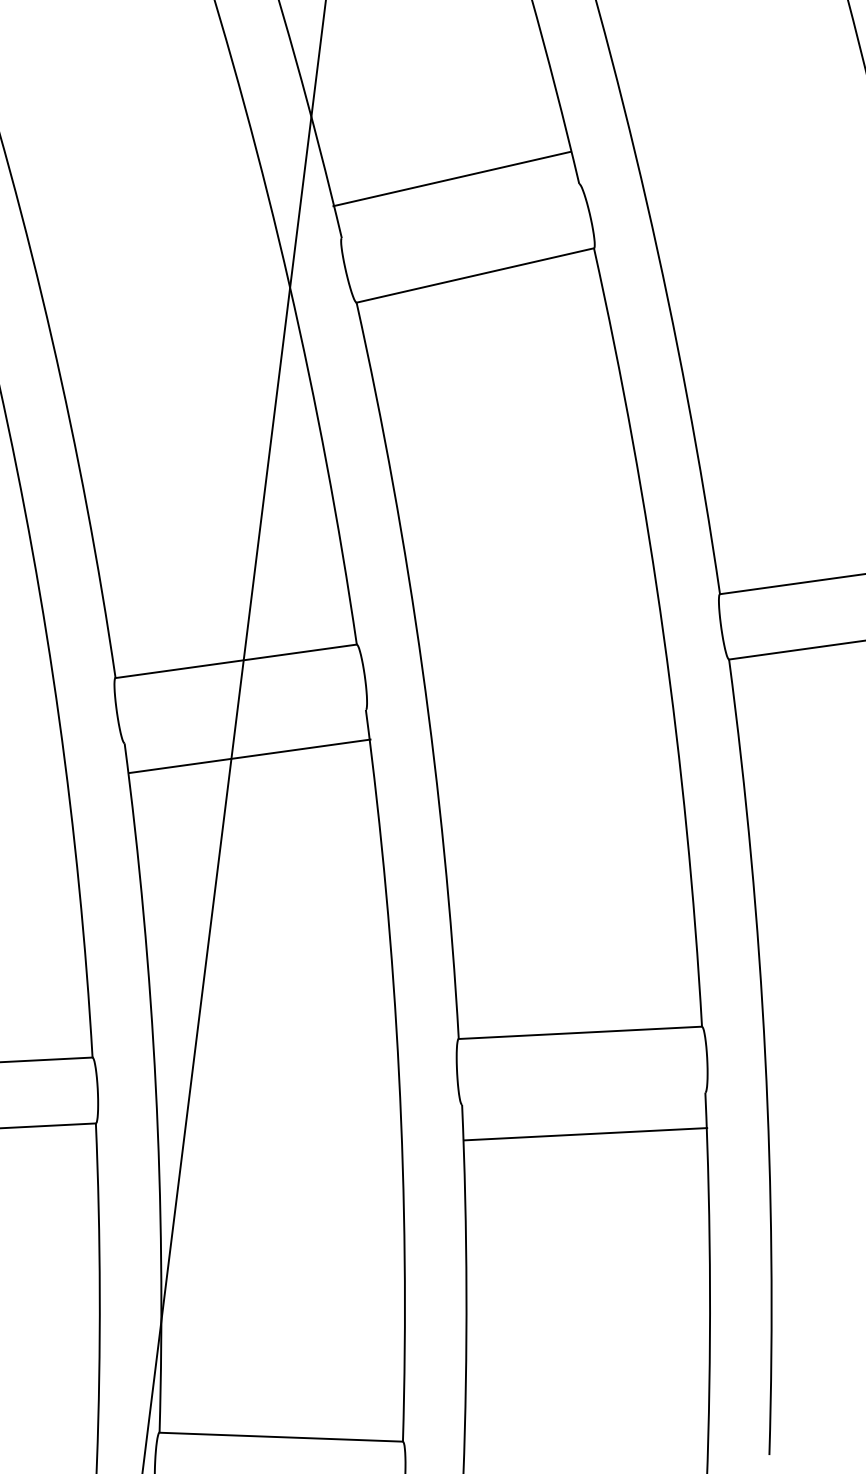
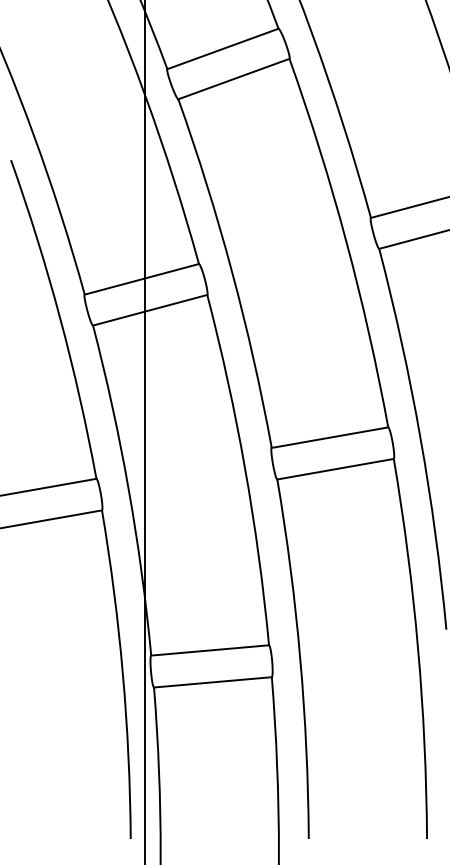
line: (451, 177) -> (222, 48), moved
line: (250, 754) -> (150, 309), moved
line: (585, 1132) -> (335, 468), moved

